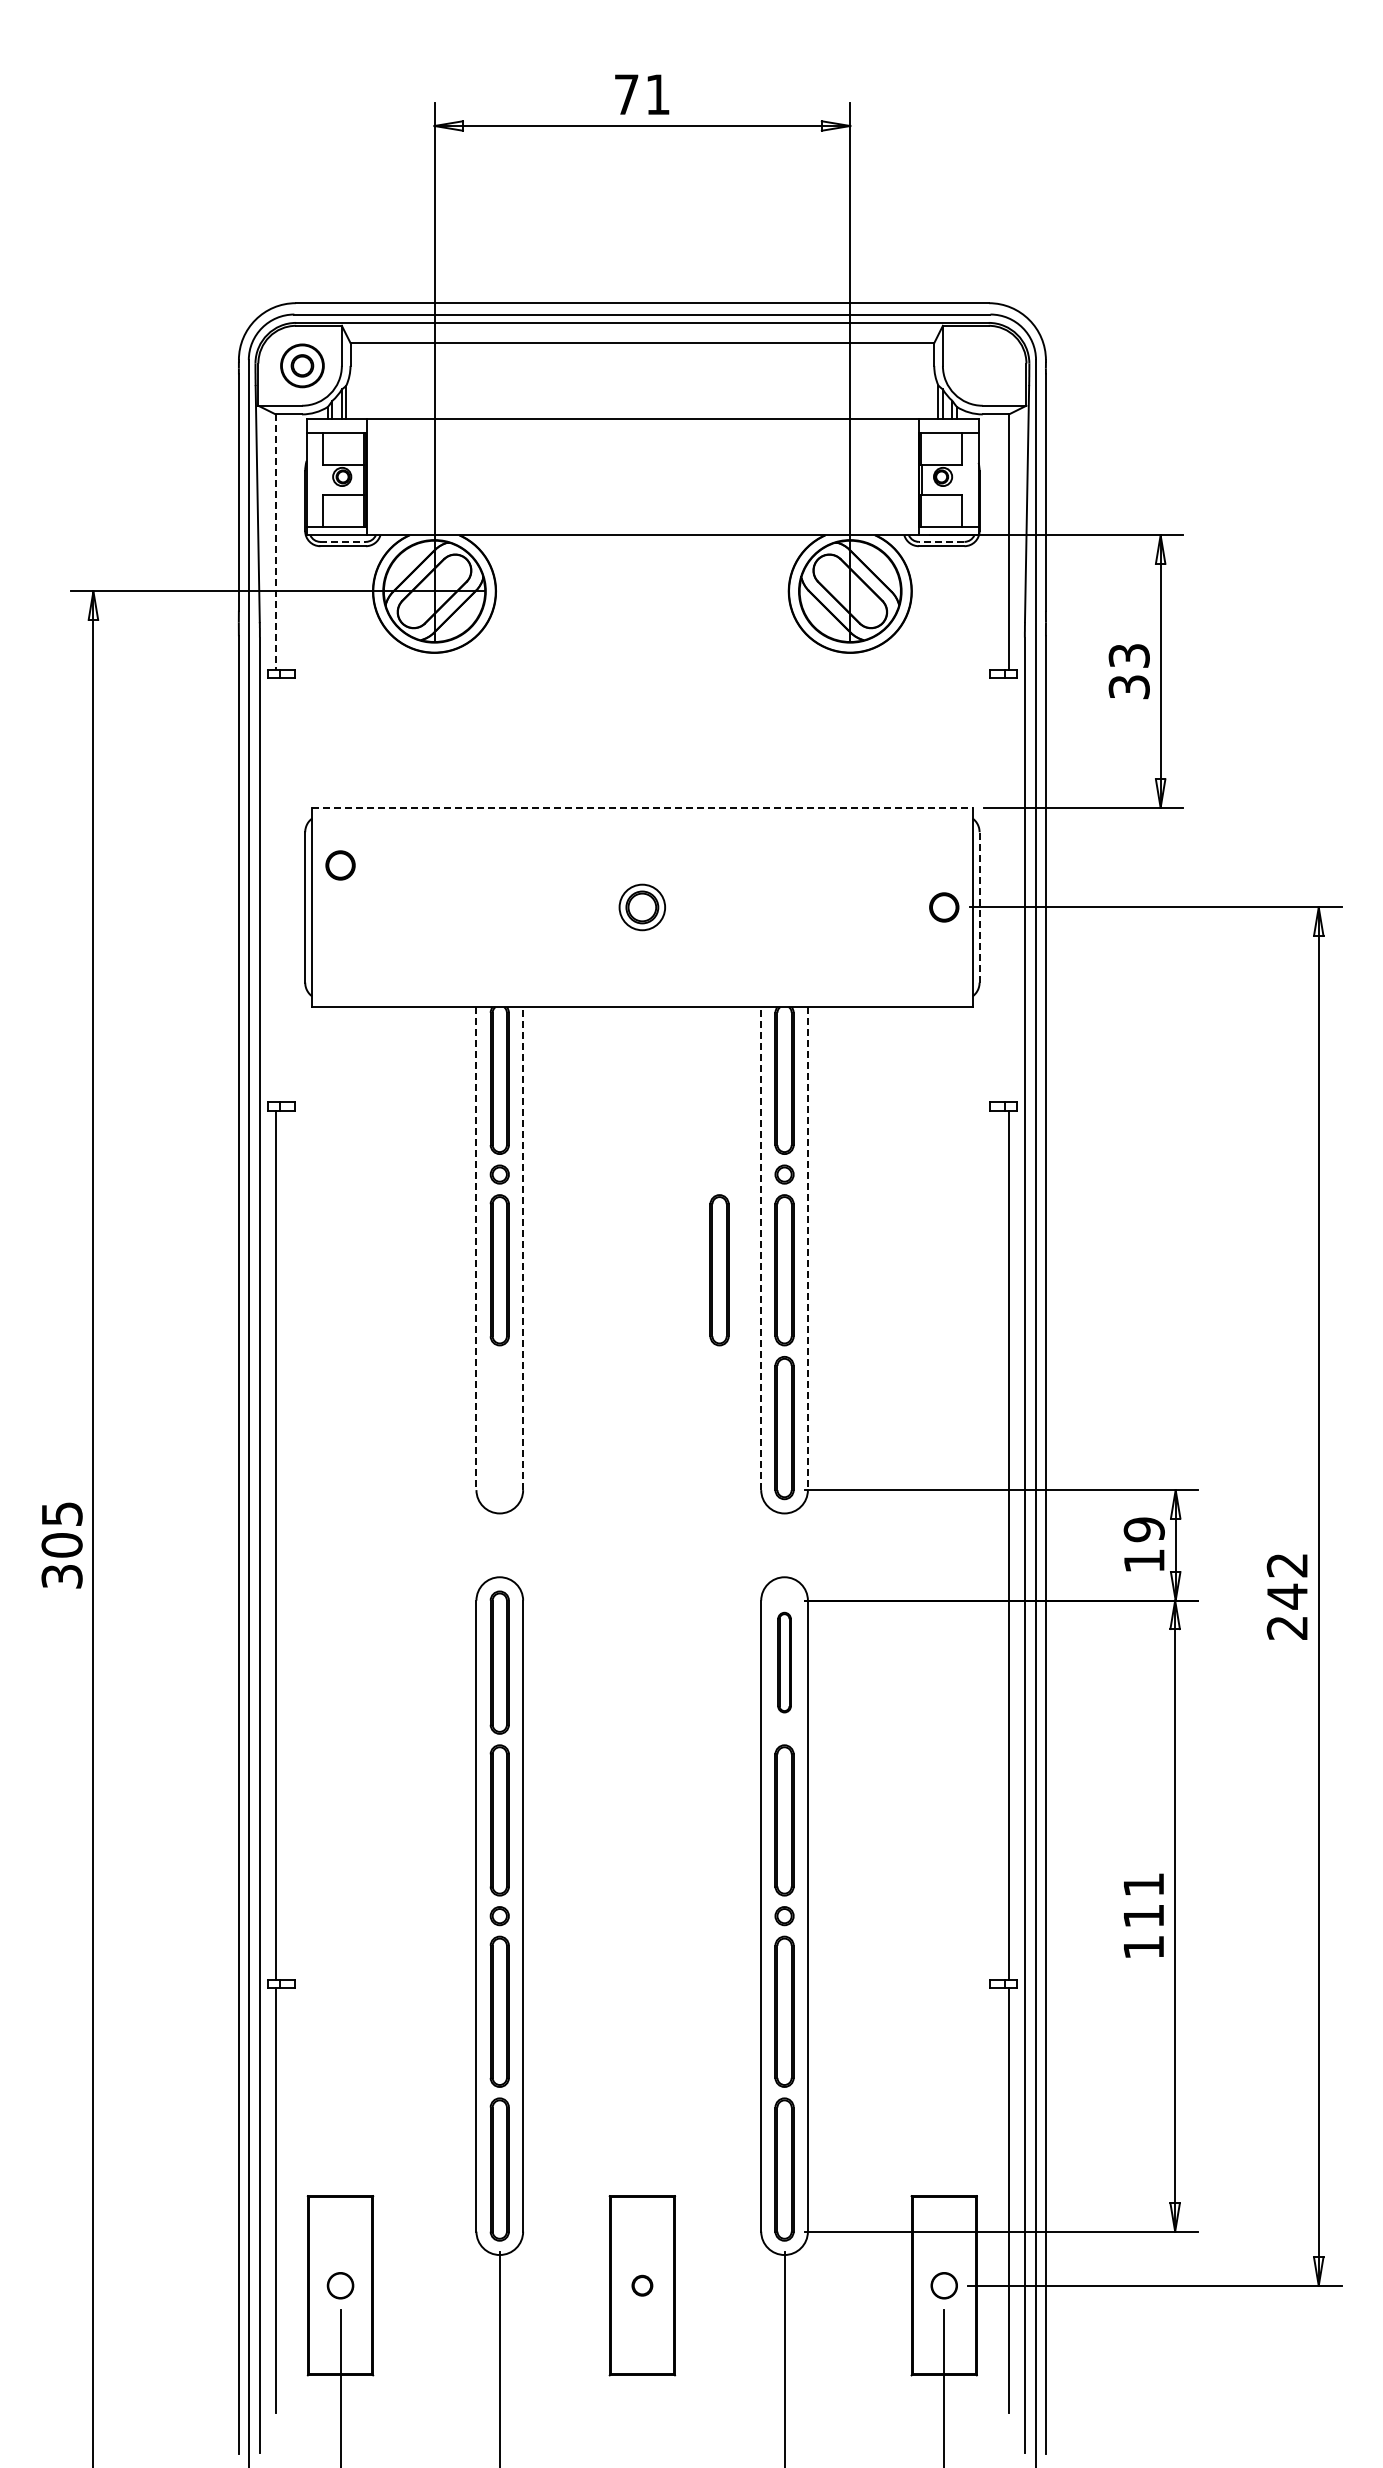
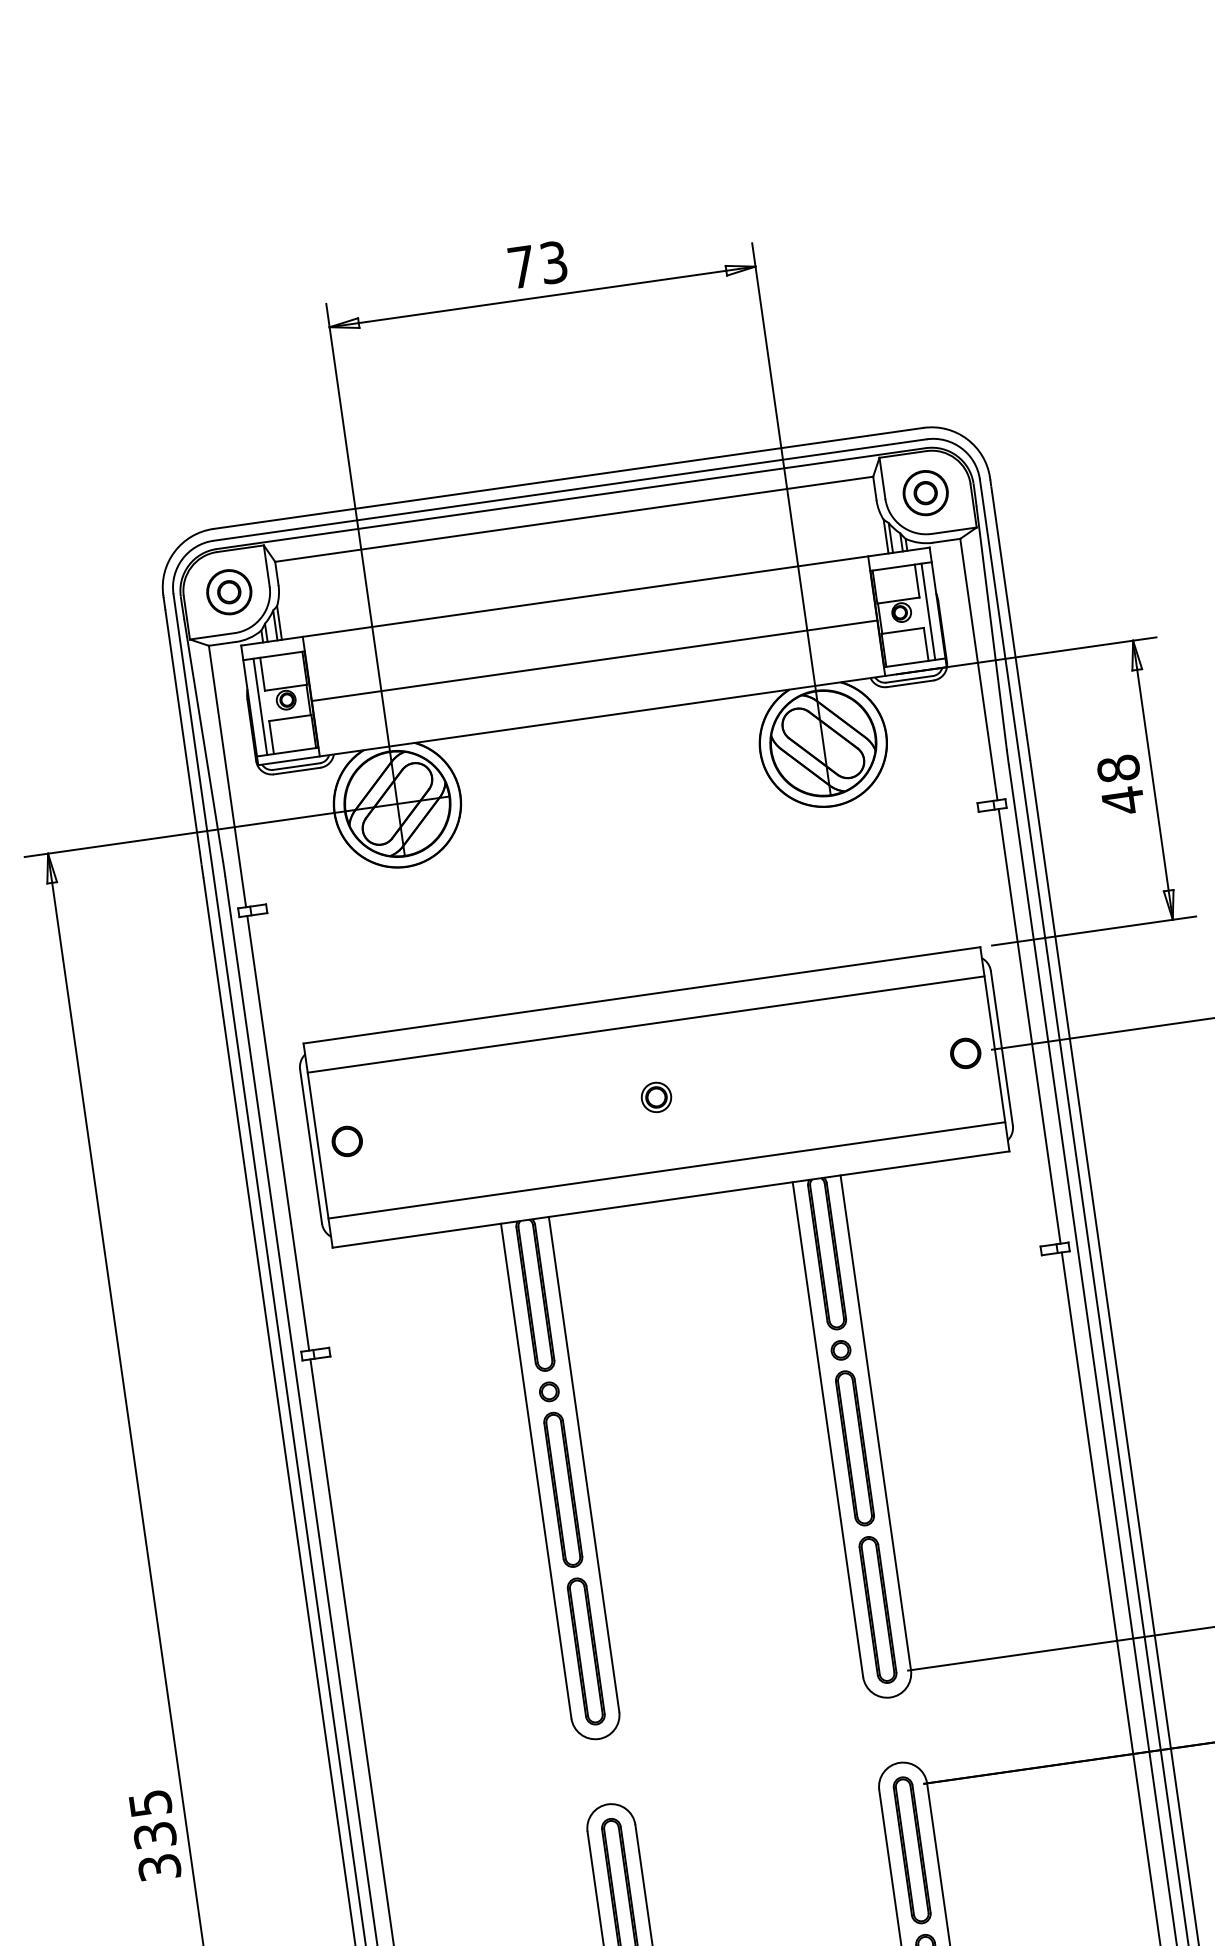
text: (657, 94) -> (553, 262), 71 -> 73
part: (982, 365) -> (925, 492), added
line: (316, 479) -> (260, 706), added
line: (968, 479) -> (928, 611), added
line: (642, 481) -> (594, 661), added
line: (275, 541) -> (227, 776), dashed -> solid
line: (343, 541) -> (296, 766), dashed -> solid
line: (941, 541) -> (909, 678), dashed -> solid
text: (1128, 671) -> (1120, 784), 33 -> 48
line: (642, 807) -> (642, 995), dashed -> solid
line: (642, 836) -> (646, 1024), added
part: (340, 865) -> (347, 1141), moved
line: (275, 890) -> (278, 1133), added
line: (1009, 890) -> (1030, 1026), added
line: (979, 906) -> (1001, 1047), dashed -> solid
part: (642, 907) -> (656, 1097), size x0.62
line: (642, 978) -> (666, 1170), added
line: (523, 1248) -> (584, 1464), dashed -> solid
line: (761, 1248) -> (828, 1429), dashed -> solid
line: (476, 1249) -> (536, 1472), dashed -> solid
line: (807, 1249) -> (875, 1423), dashed -> solid
part: (719, 1270) -> (788, 1458), removed
part: (499, 1428) -> (586, 1652), added
text: (61, 1545) -> (154, 1835), 305 -> 335
part: (784, 1662) -> (912, 1850), size x1.43

